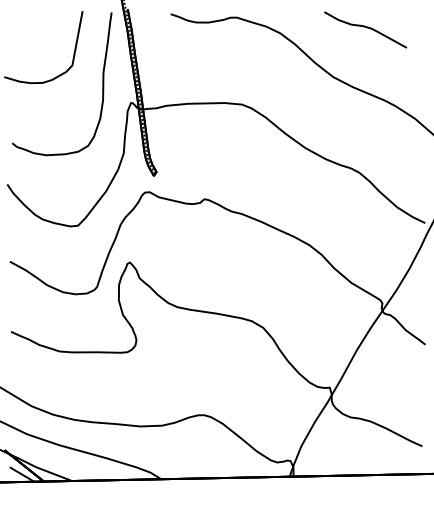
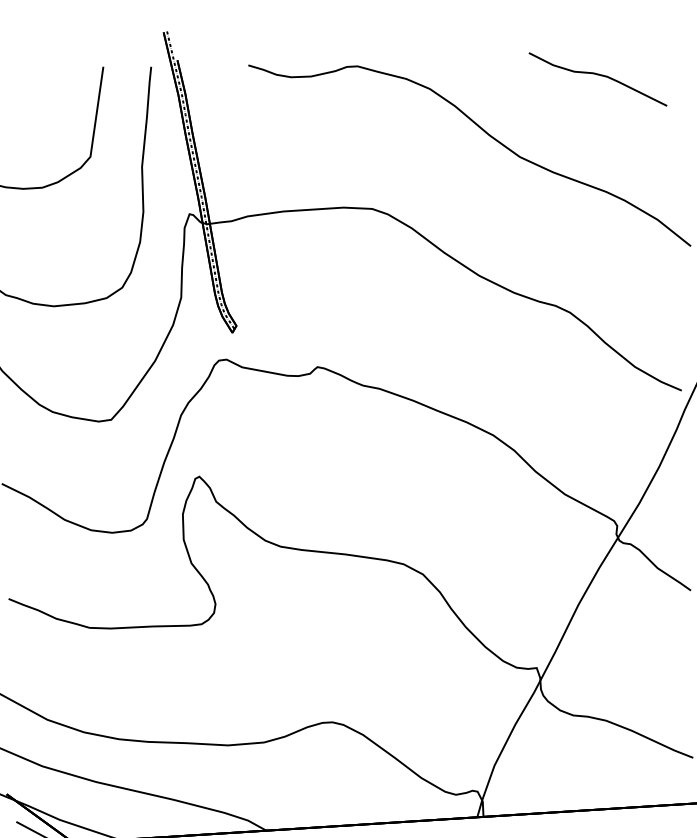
curve: (366, 28) -> (599, 76), moved

